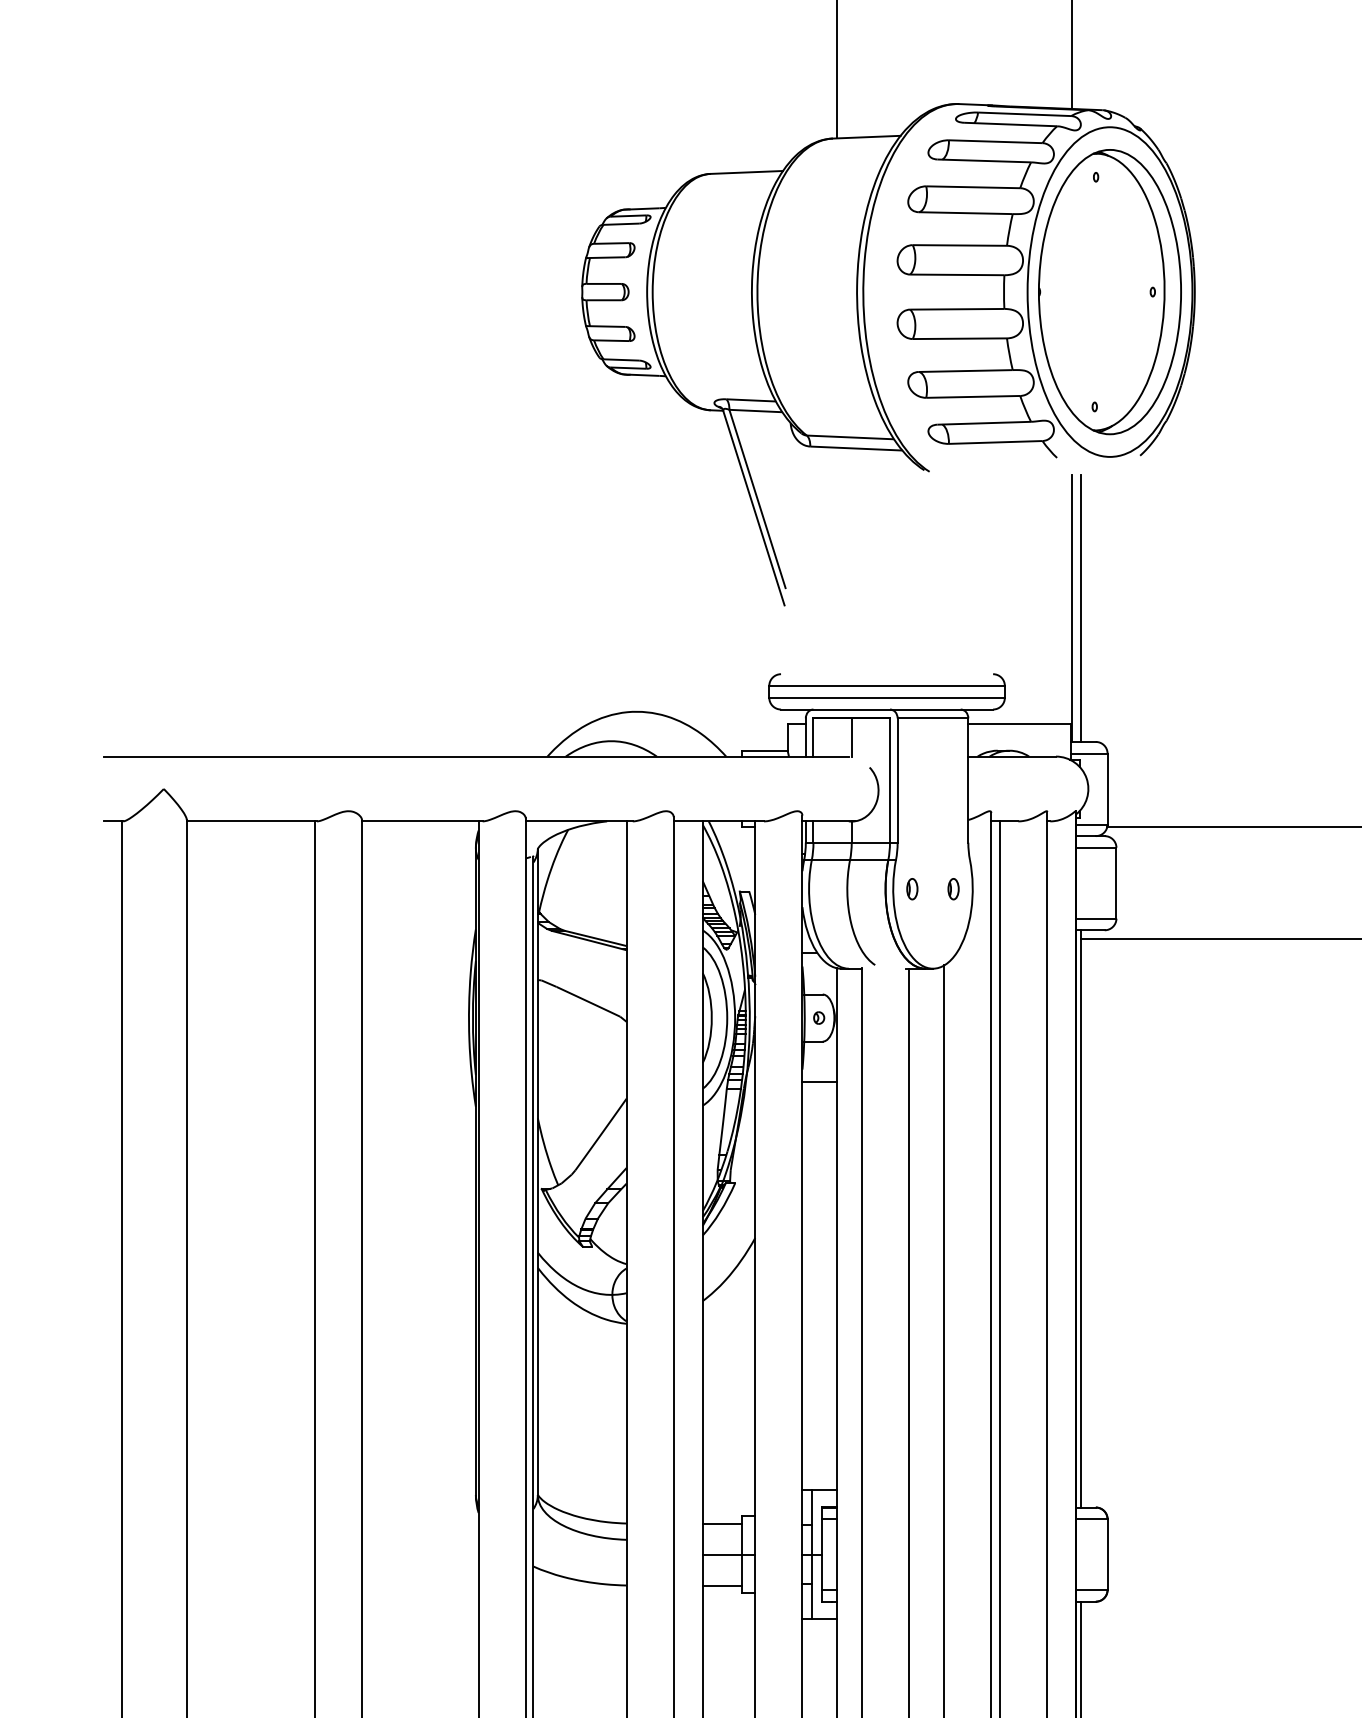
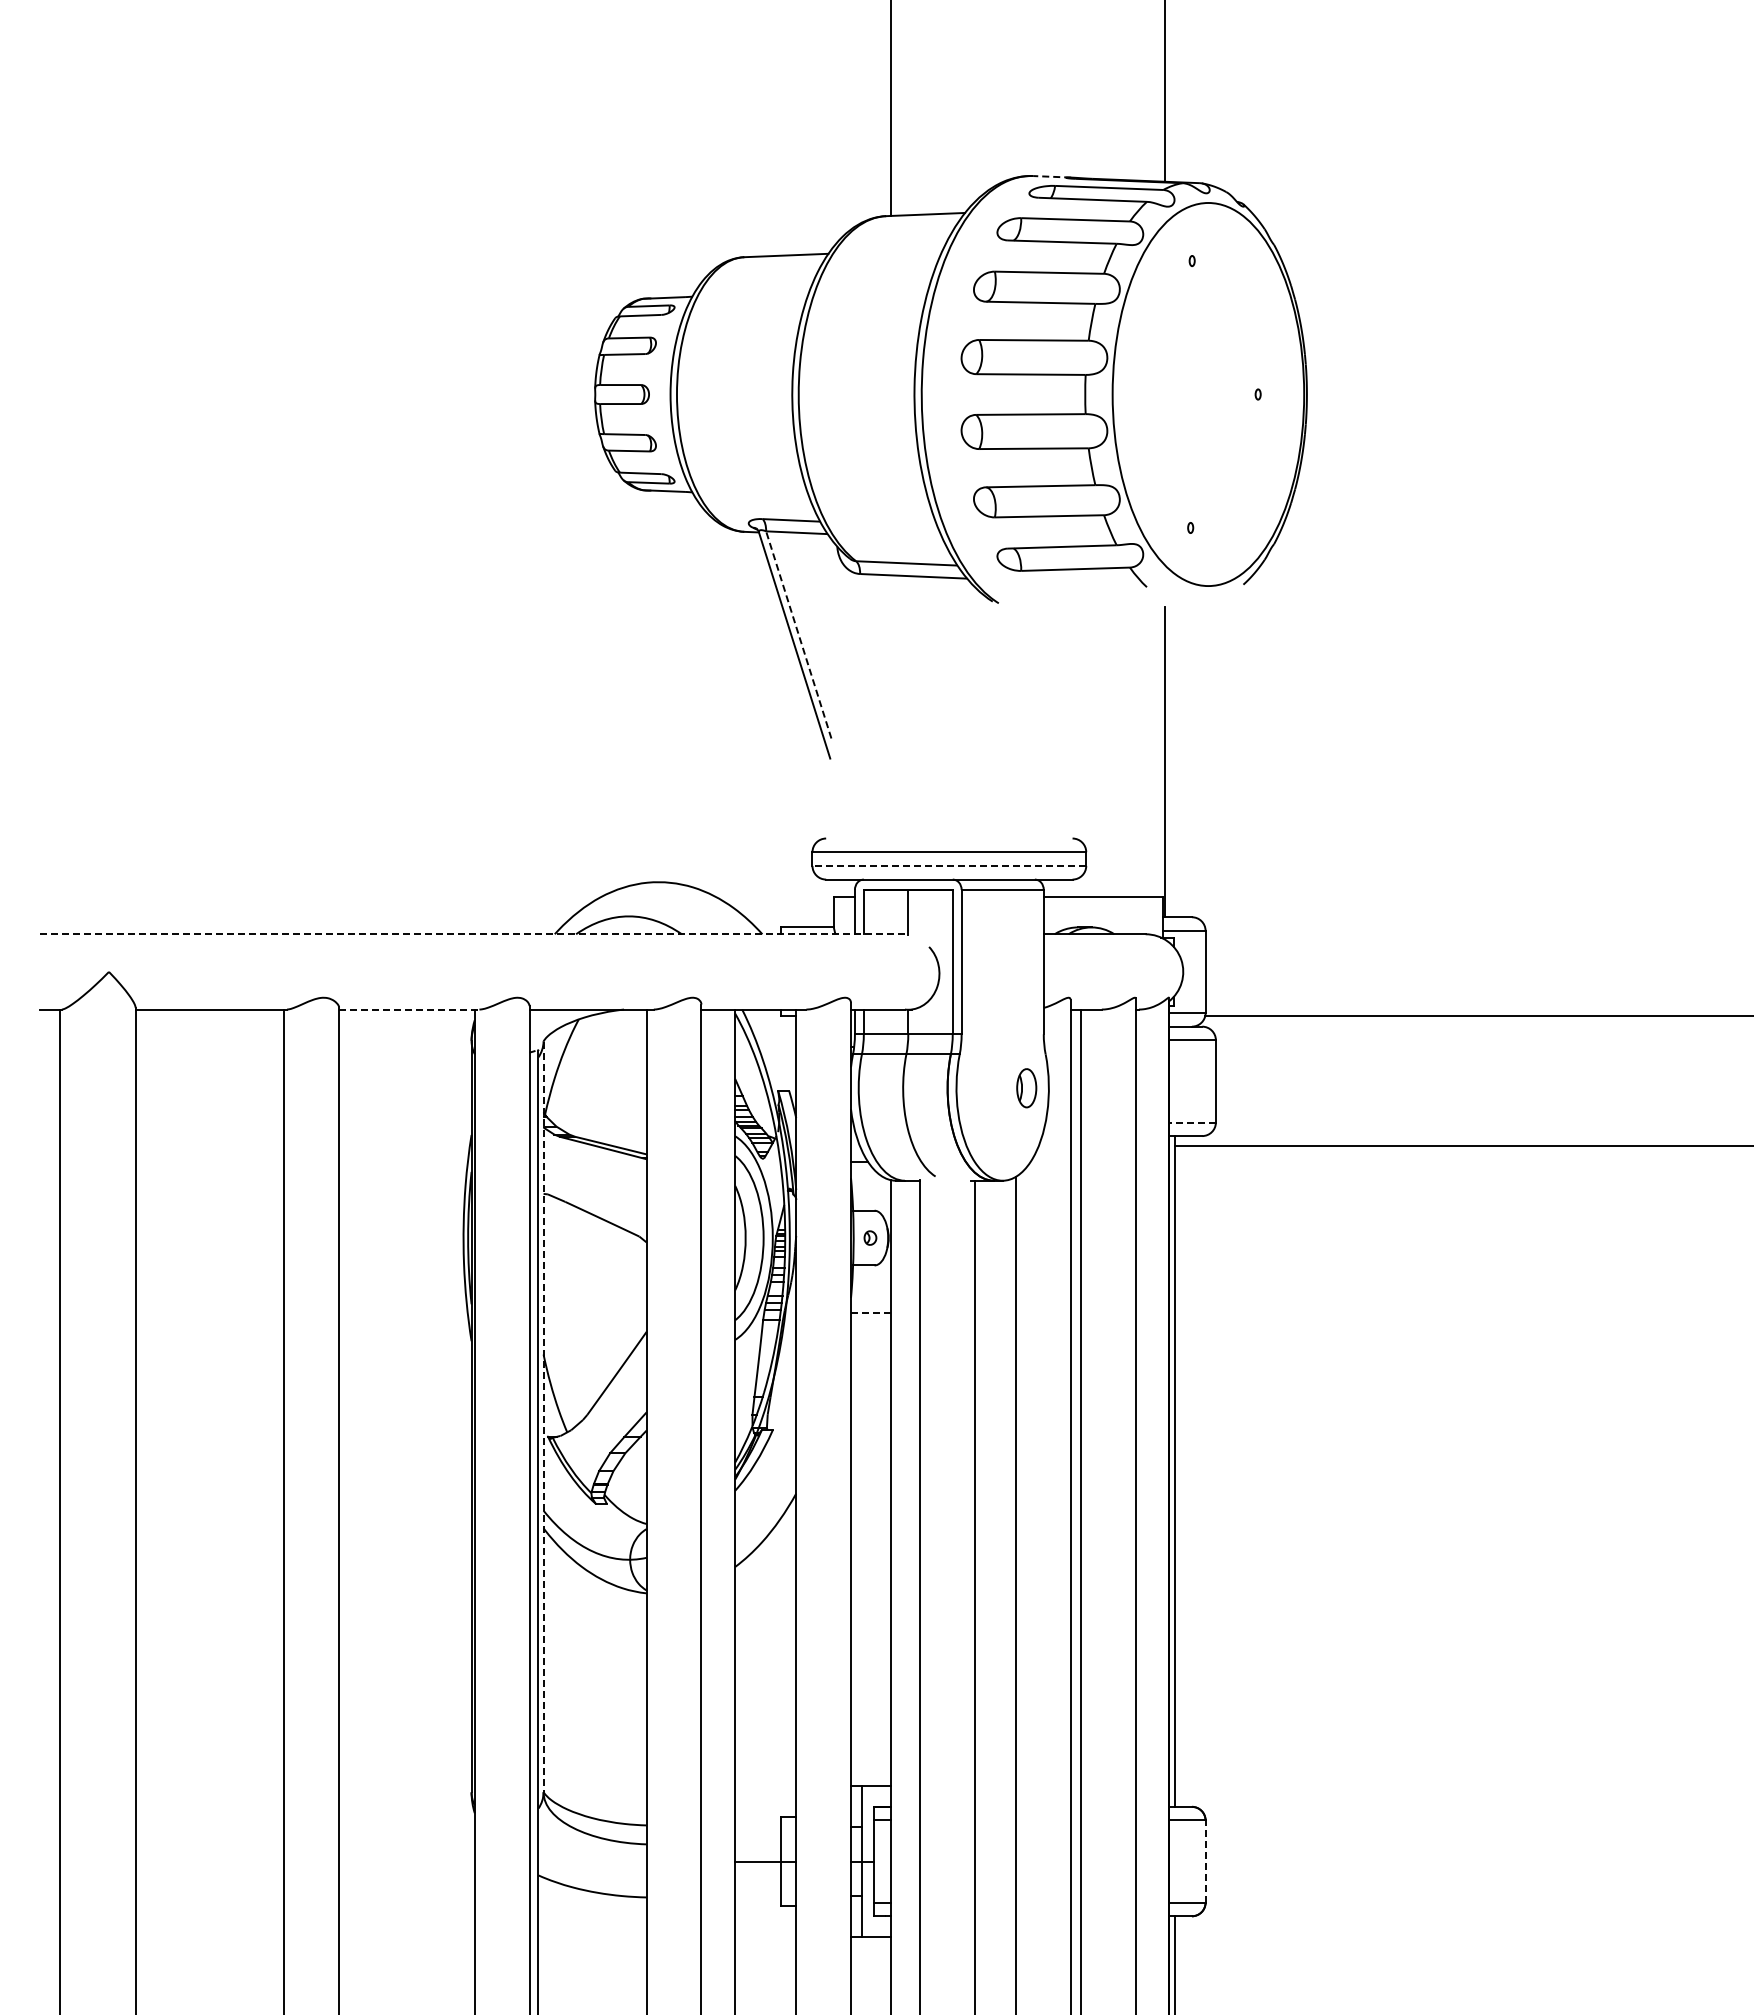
line: (974, 104) -> (1051, 176), solid -> dashed
part: (1109, 292) -> (1207, 394), removed
line: (757, 498) -> (798, 634), solid -> dashed
line: (1080, 607) -> (1174, 761), removed
line: (887, 697) -> (949, 865), solid -> dashed
line: (475, 756) -> (471, 934), solid -> dashed
line: (422, 821) -> (409, 1009), solid -> dashed
part: (912, 889) -> (978, 1088), removed
part: (953, 889) -> (1026, 1088), size x1.6
line: (1096, 918) -> (1192, 1122), solid -> dashed
line: (819, 1082) -> (870, 1312), solid -> dashed
line: (537, 1172) -> (543, 1417), solid -> dashed
line: (722, 1523) -> (758, 1825), removed
line: (1107, 1554) -> (1205, 1861), solid -> dashed
line: (722, 1585) -> (758, 1897), removed

